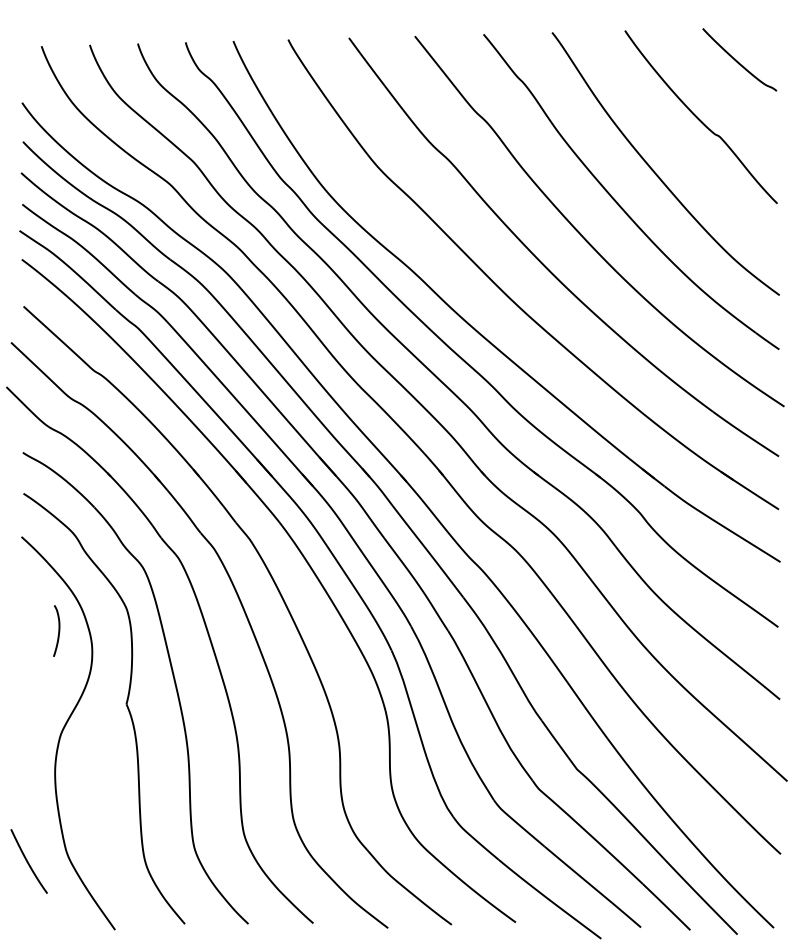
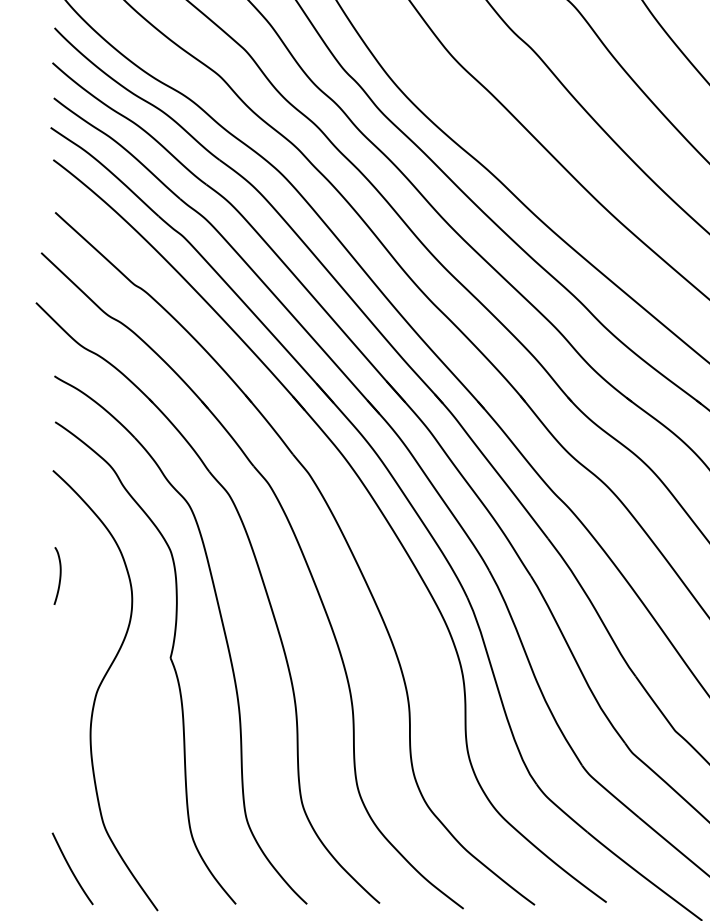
curve: (58, 630) -> (59, 575), moved
curve: (28, 861) -> (71, 868), moved

